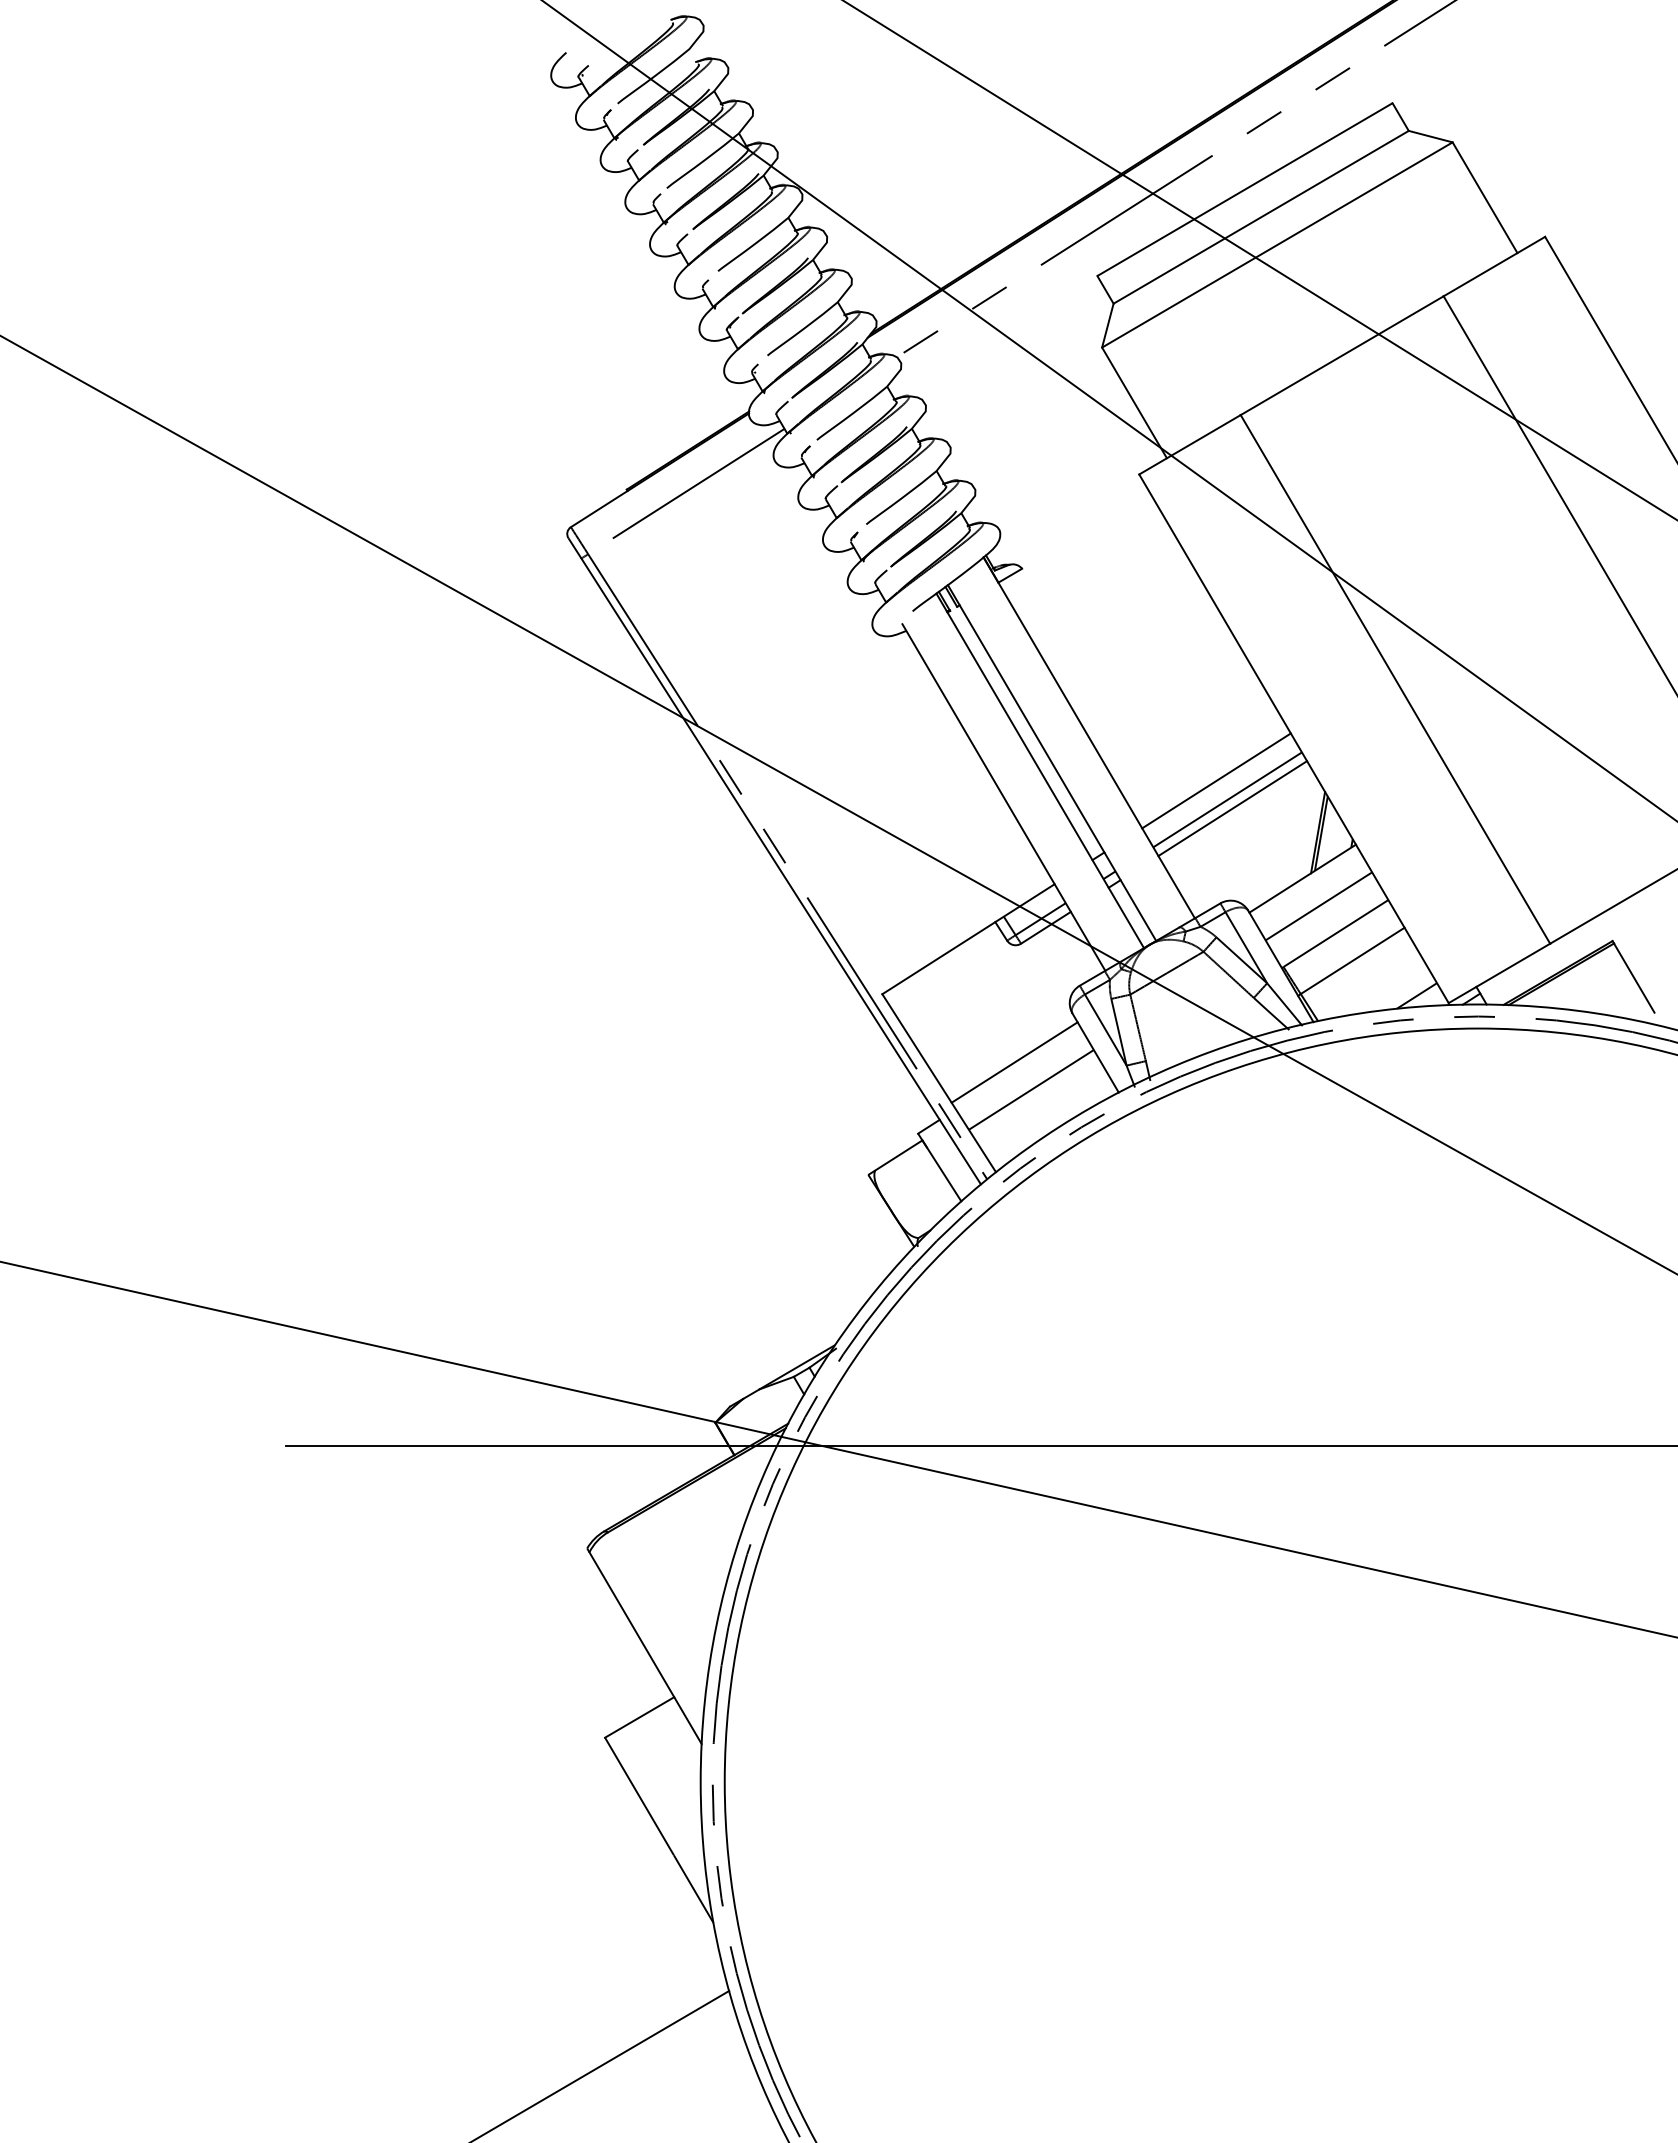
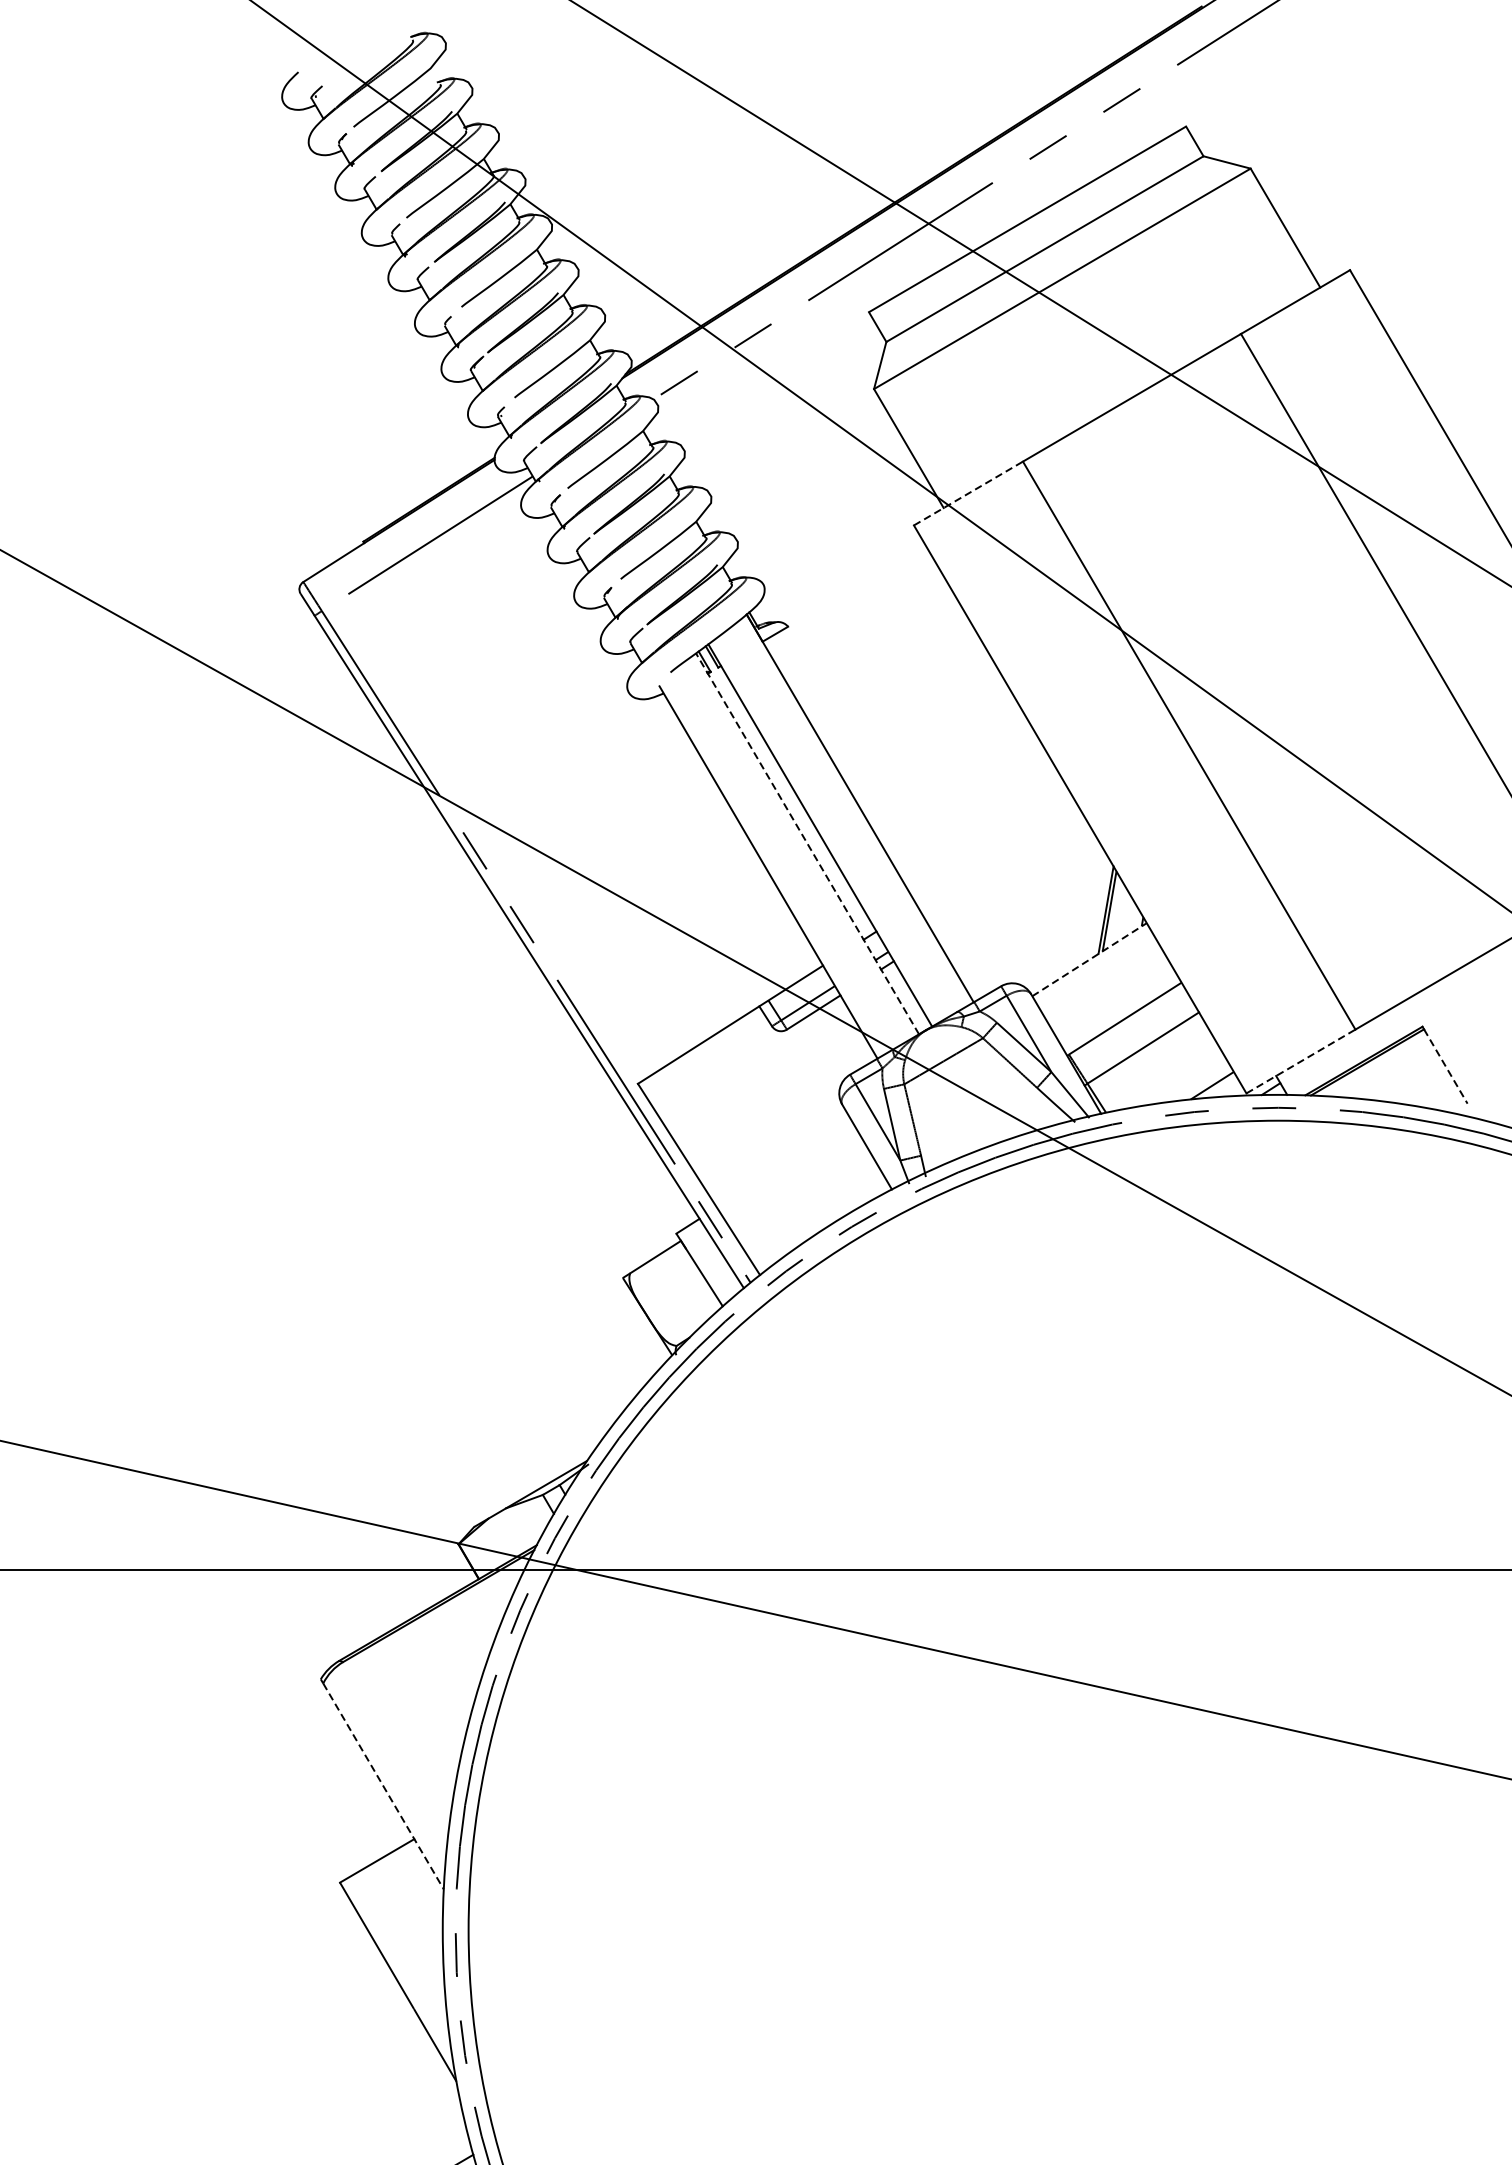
line: (1189, 444) -> (967, 493), solid -> dashed
line: (1039, 770) -> (806, 843), solid -> dashed
line: (1216, 780) -> (996, 854), removed
line: (1227, 799) -> (1008, 874), removed
line: (1232, 808) -> (1014, 884), removed
line: (1303, 878) -> (1090, 959), solid -> dashed
line: (1318, 906) -> (1106, 989), removed
line: (1499, 973) -> (1301, 1061), solid -> dashed
line: (1634, 978) -> (1446, 1066), solid -> dashed
line: (1014, 1062) -> (779, 1157), removed
line: (1030, 1089) -> (797, 1186), removed
line: (645, 1648) -> (383, 1786), solid -> dashed

